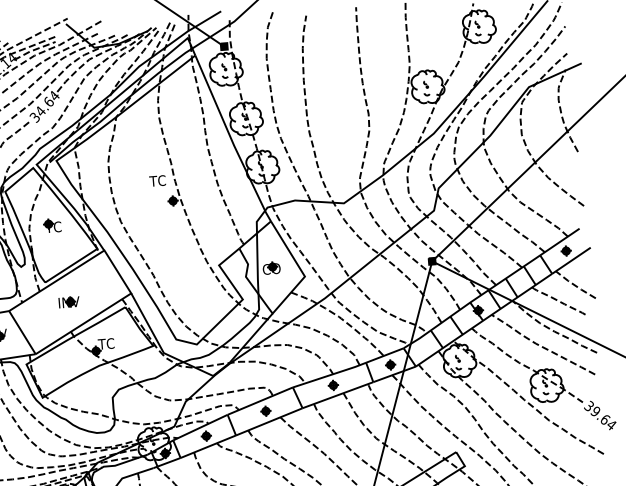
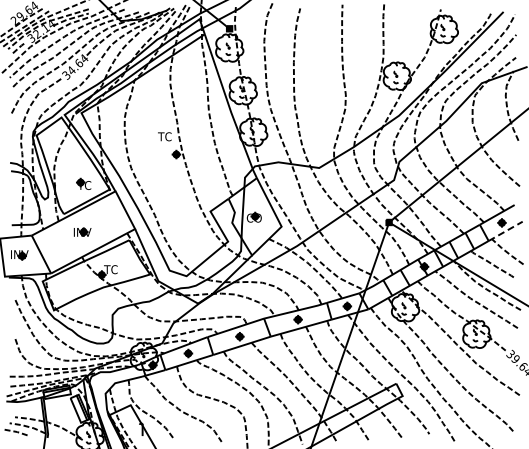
part: (52, 225) -> (83, 183), moved
line: (571, 260) -> (505, 231), solid -> dashed

